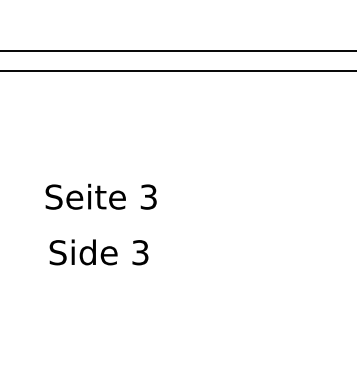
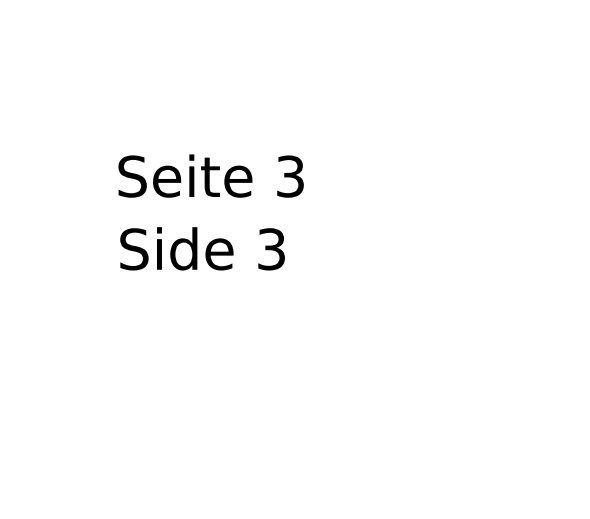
text: (98, 252) -> (201, 248), moved

